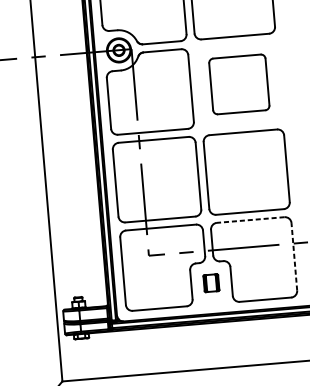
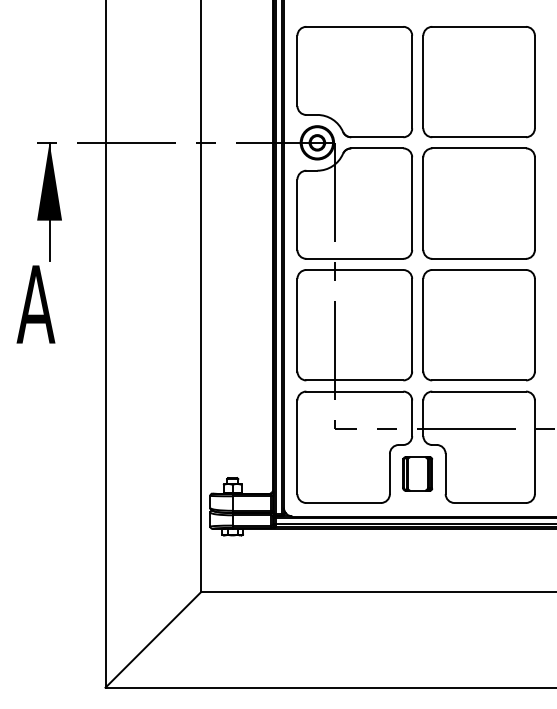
part: (238, 84) -> (478, 203), size x1.43
line: (251, 219) -> (479, 391), dashed -> solid
line: (294, 257) -> (534, 447), dashed -> solid
part: (211, 282) -> (417, 473), size x1.43

